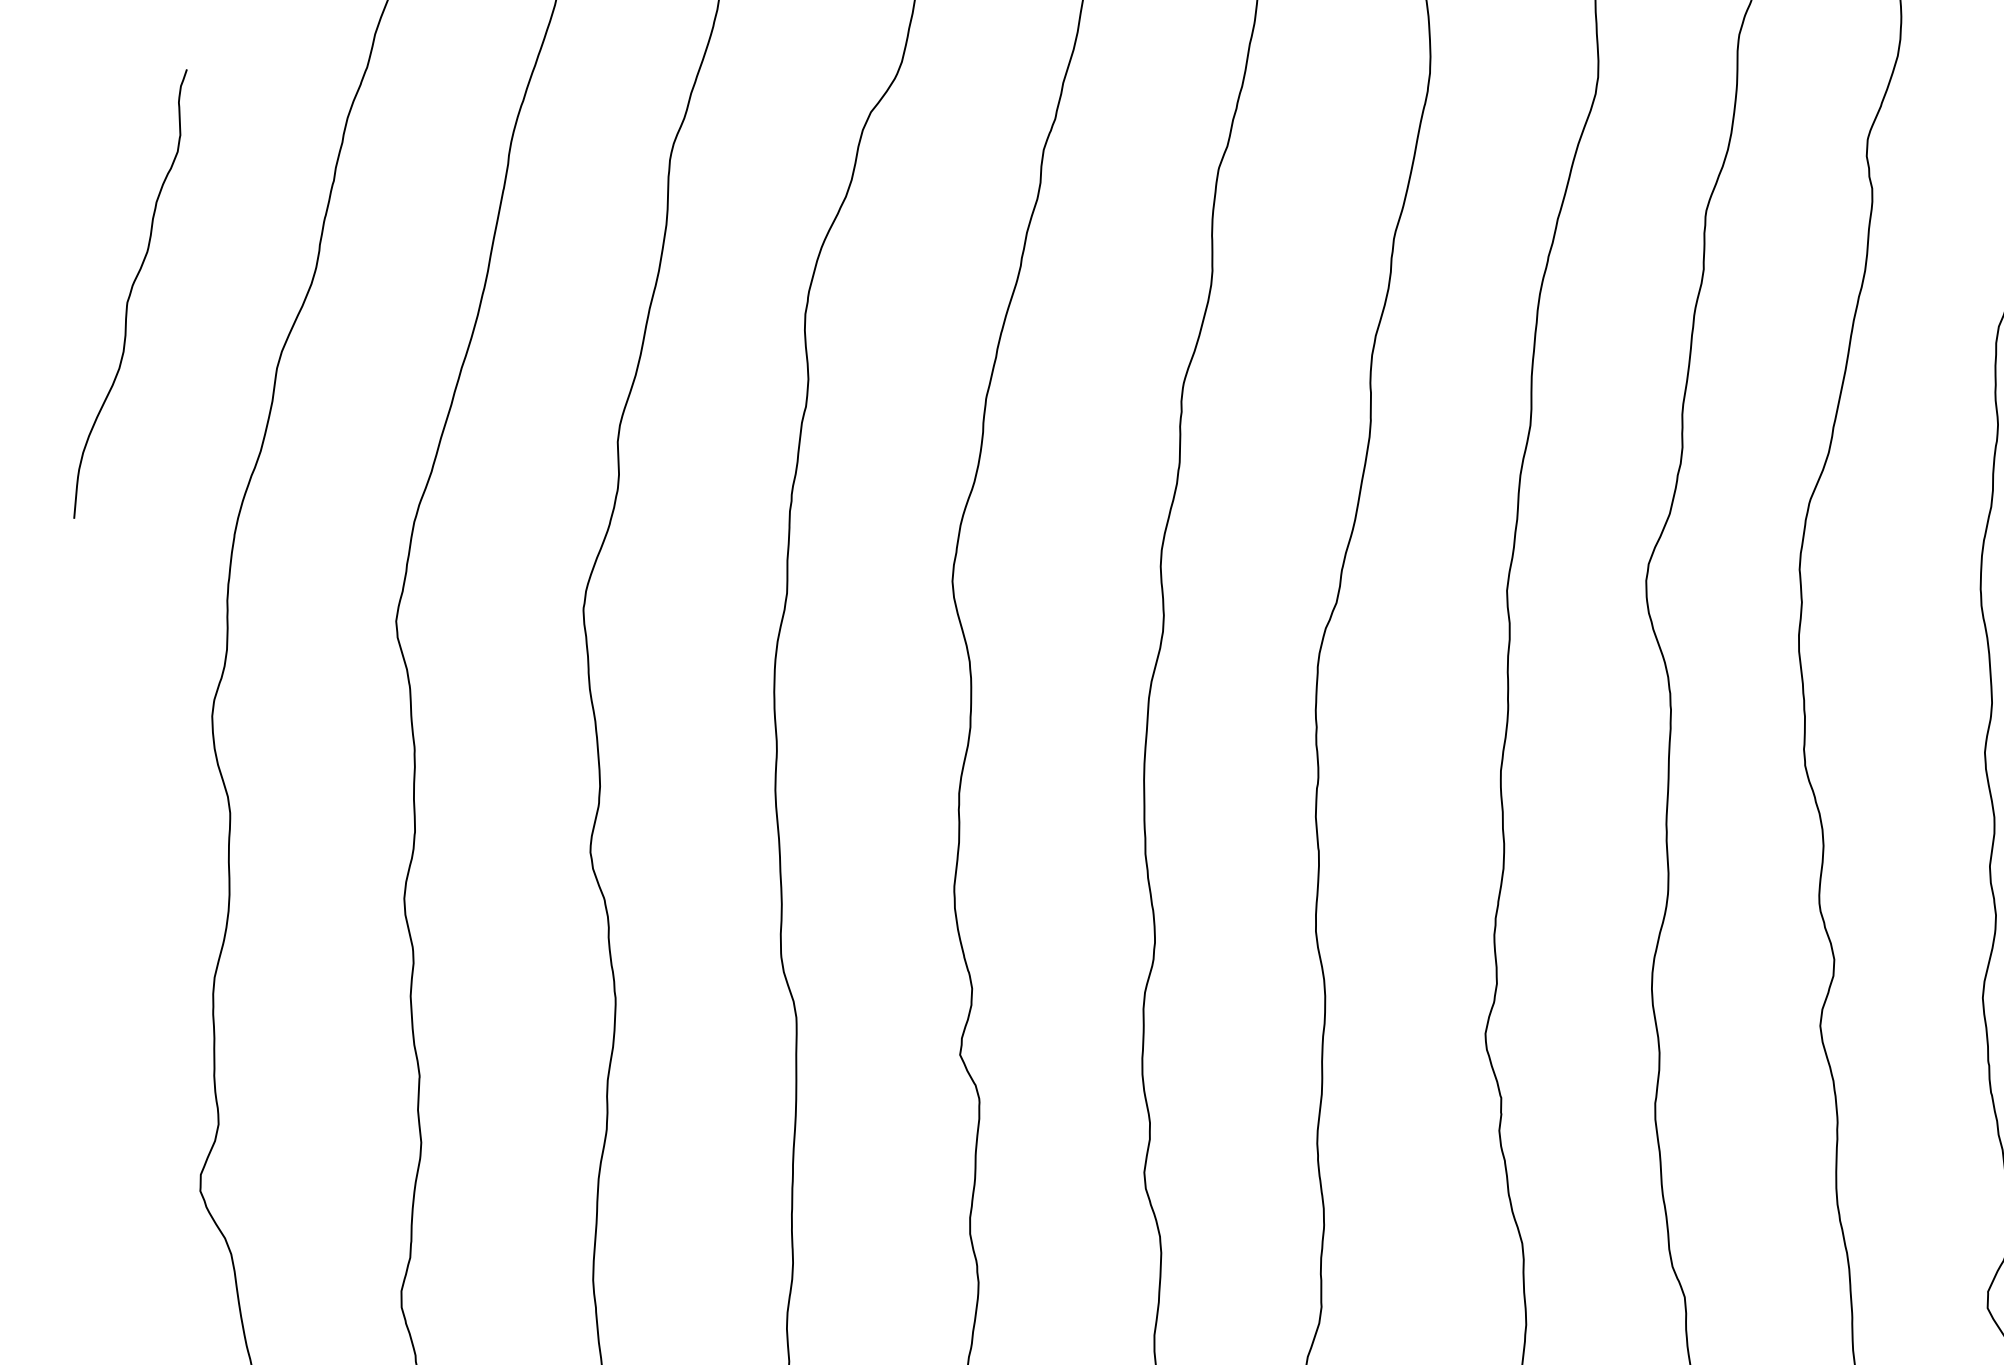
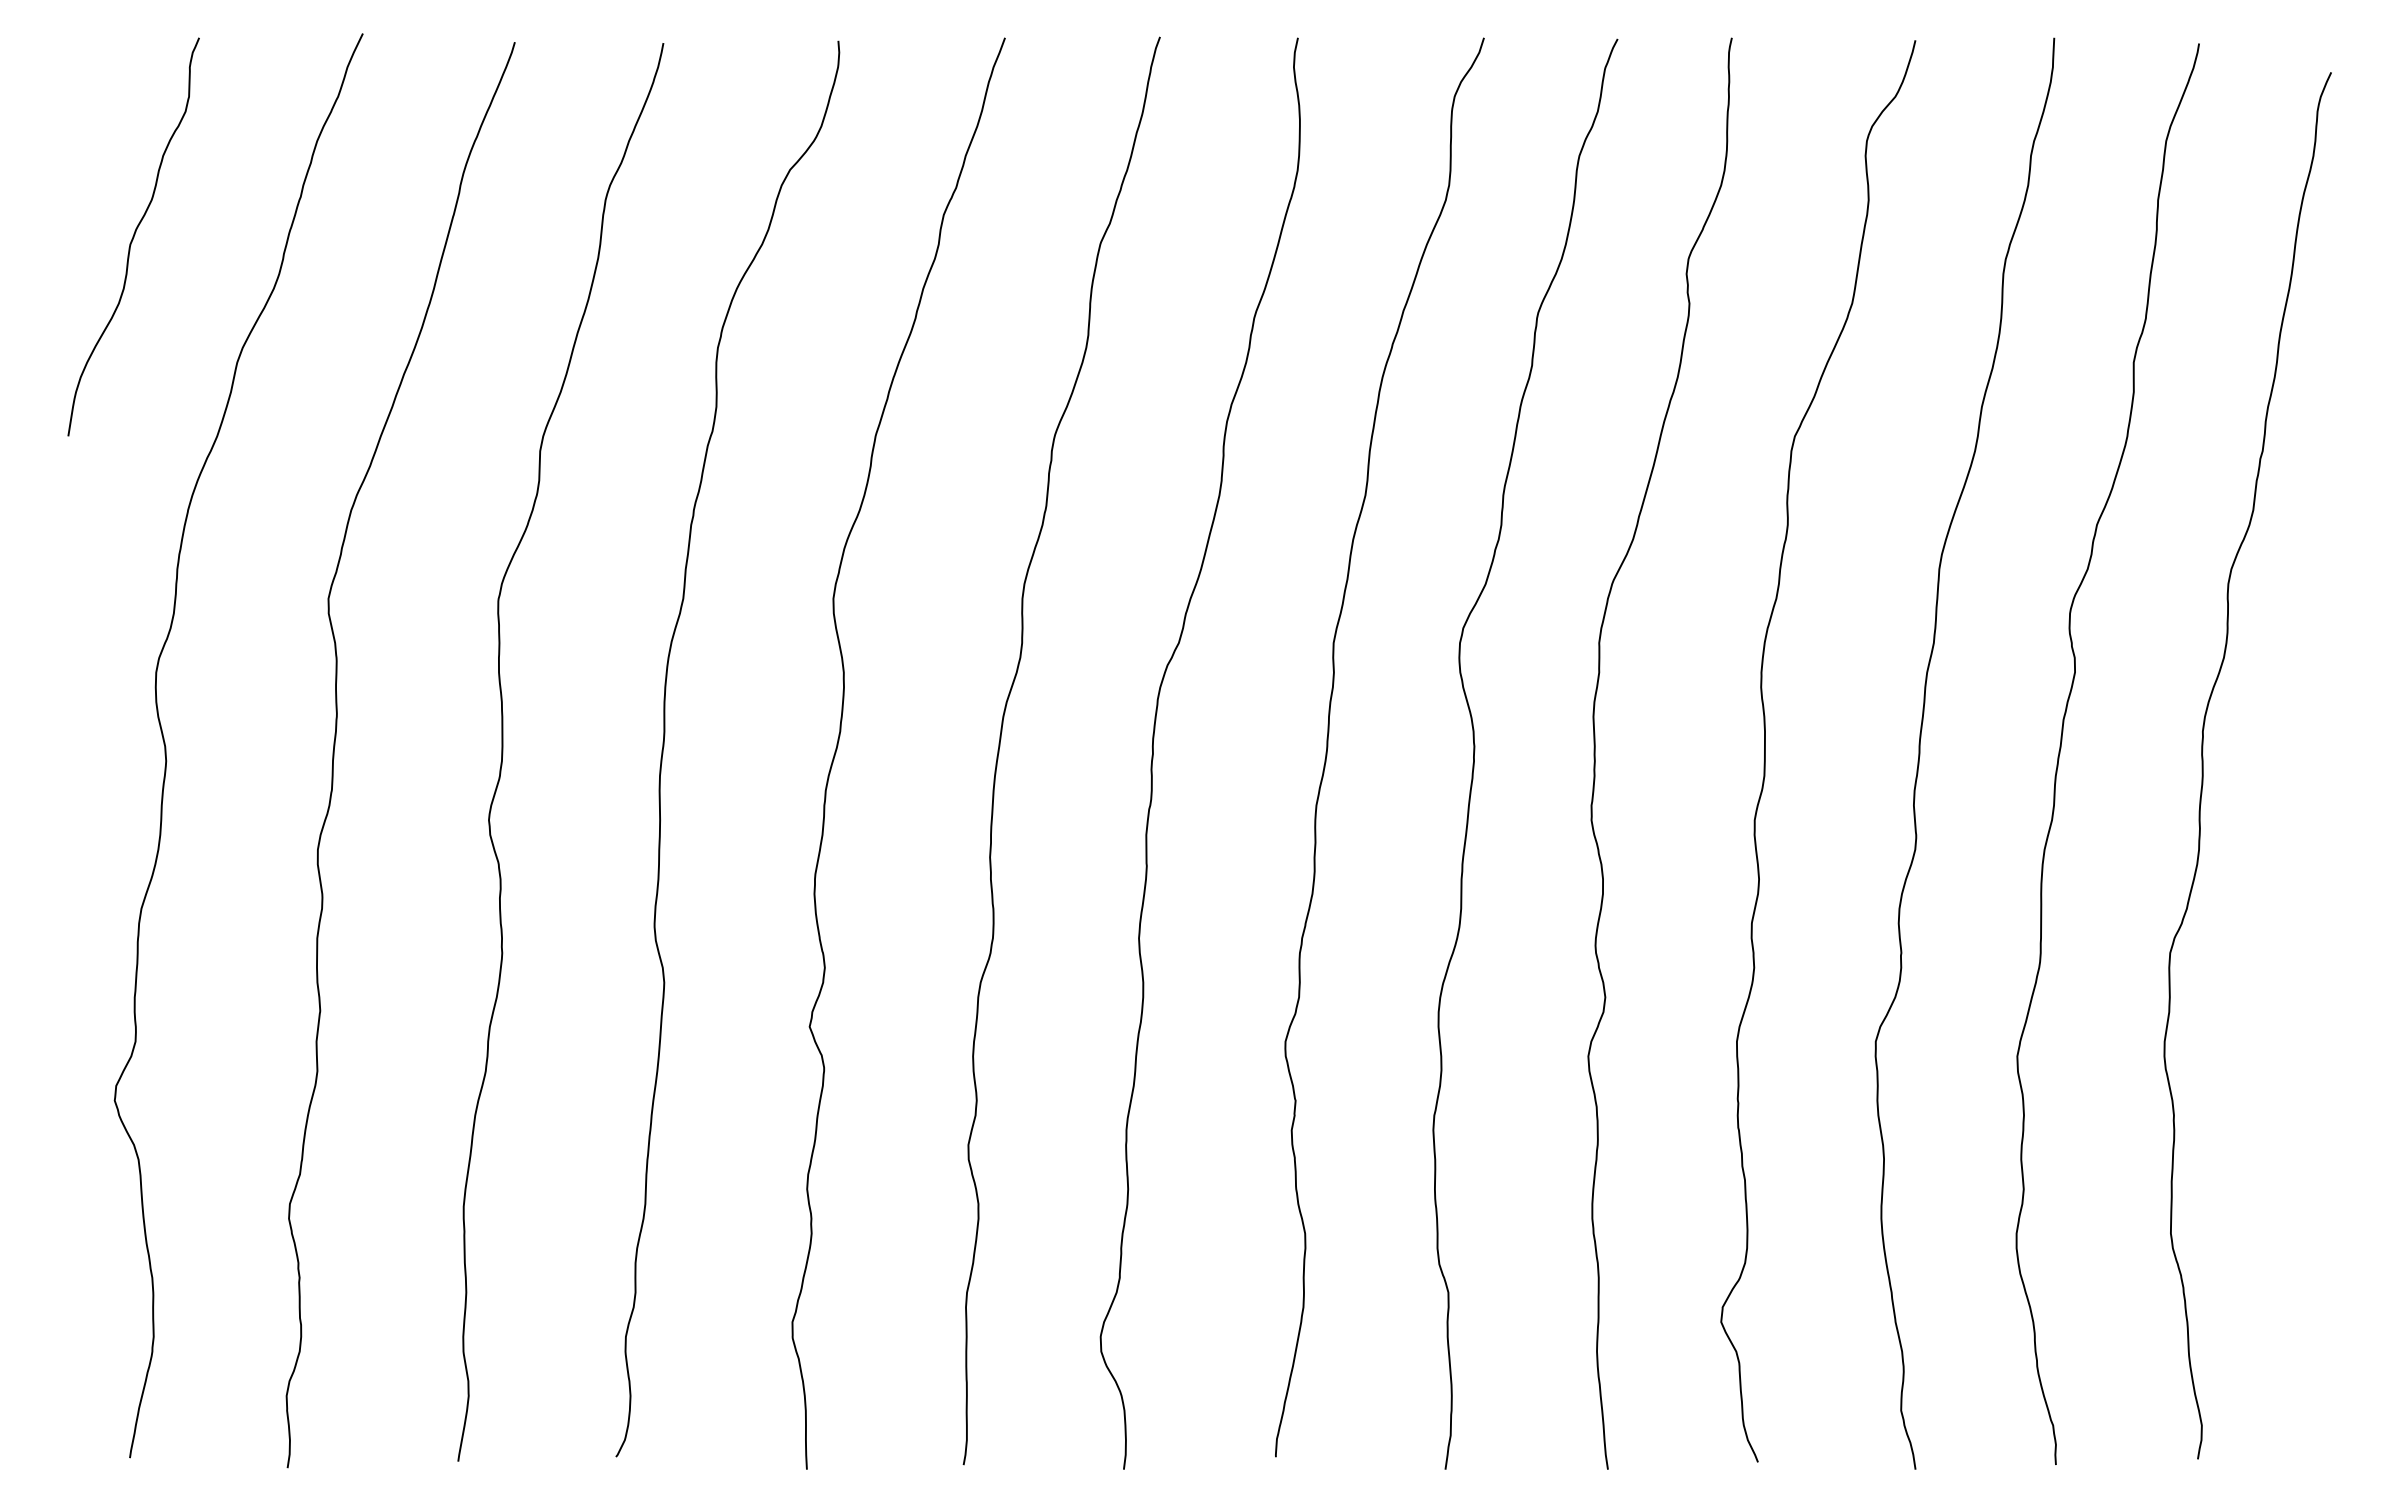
curve: (130, 293) -> (133, 236), moved

